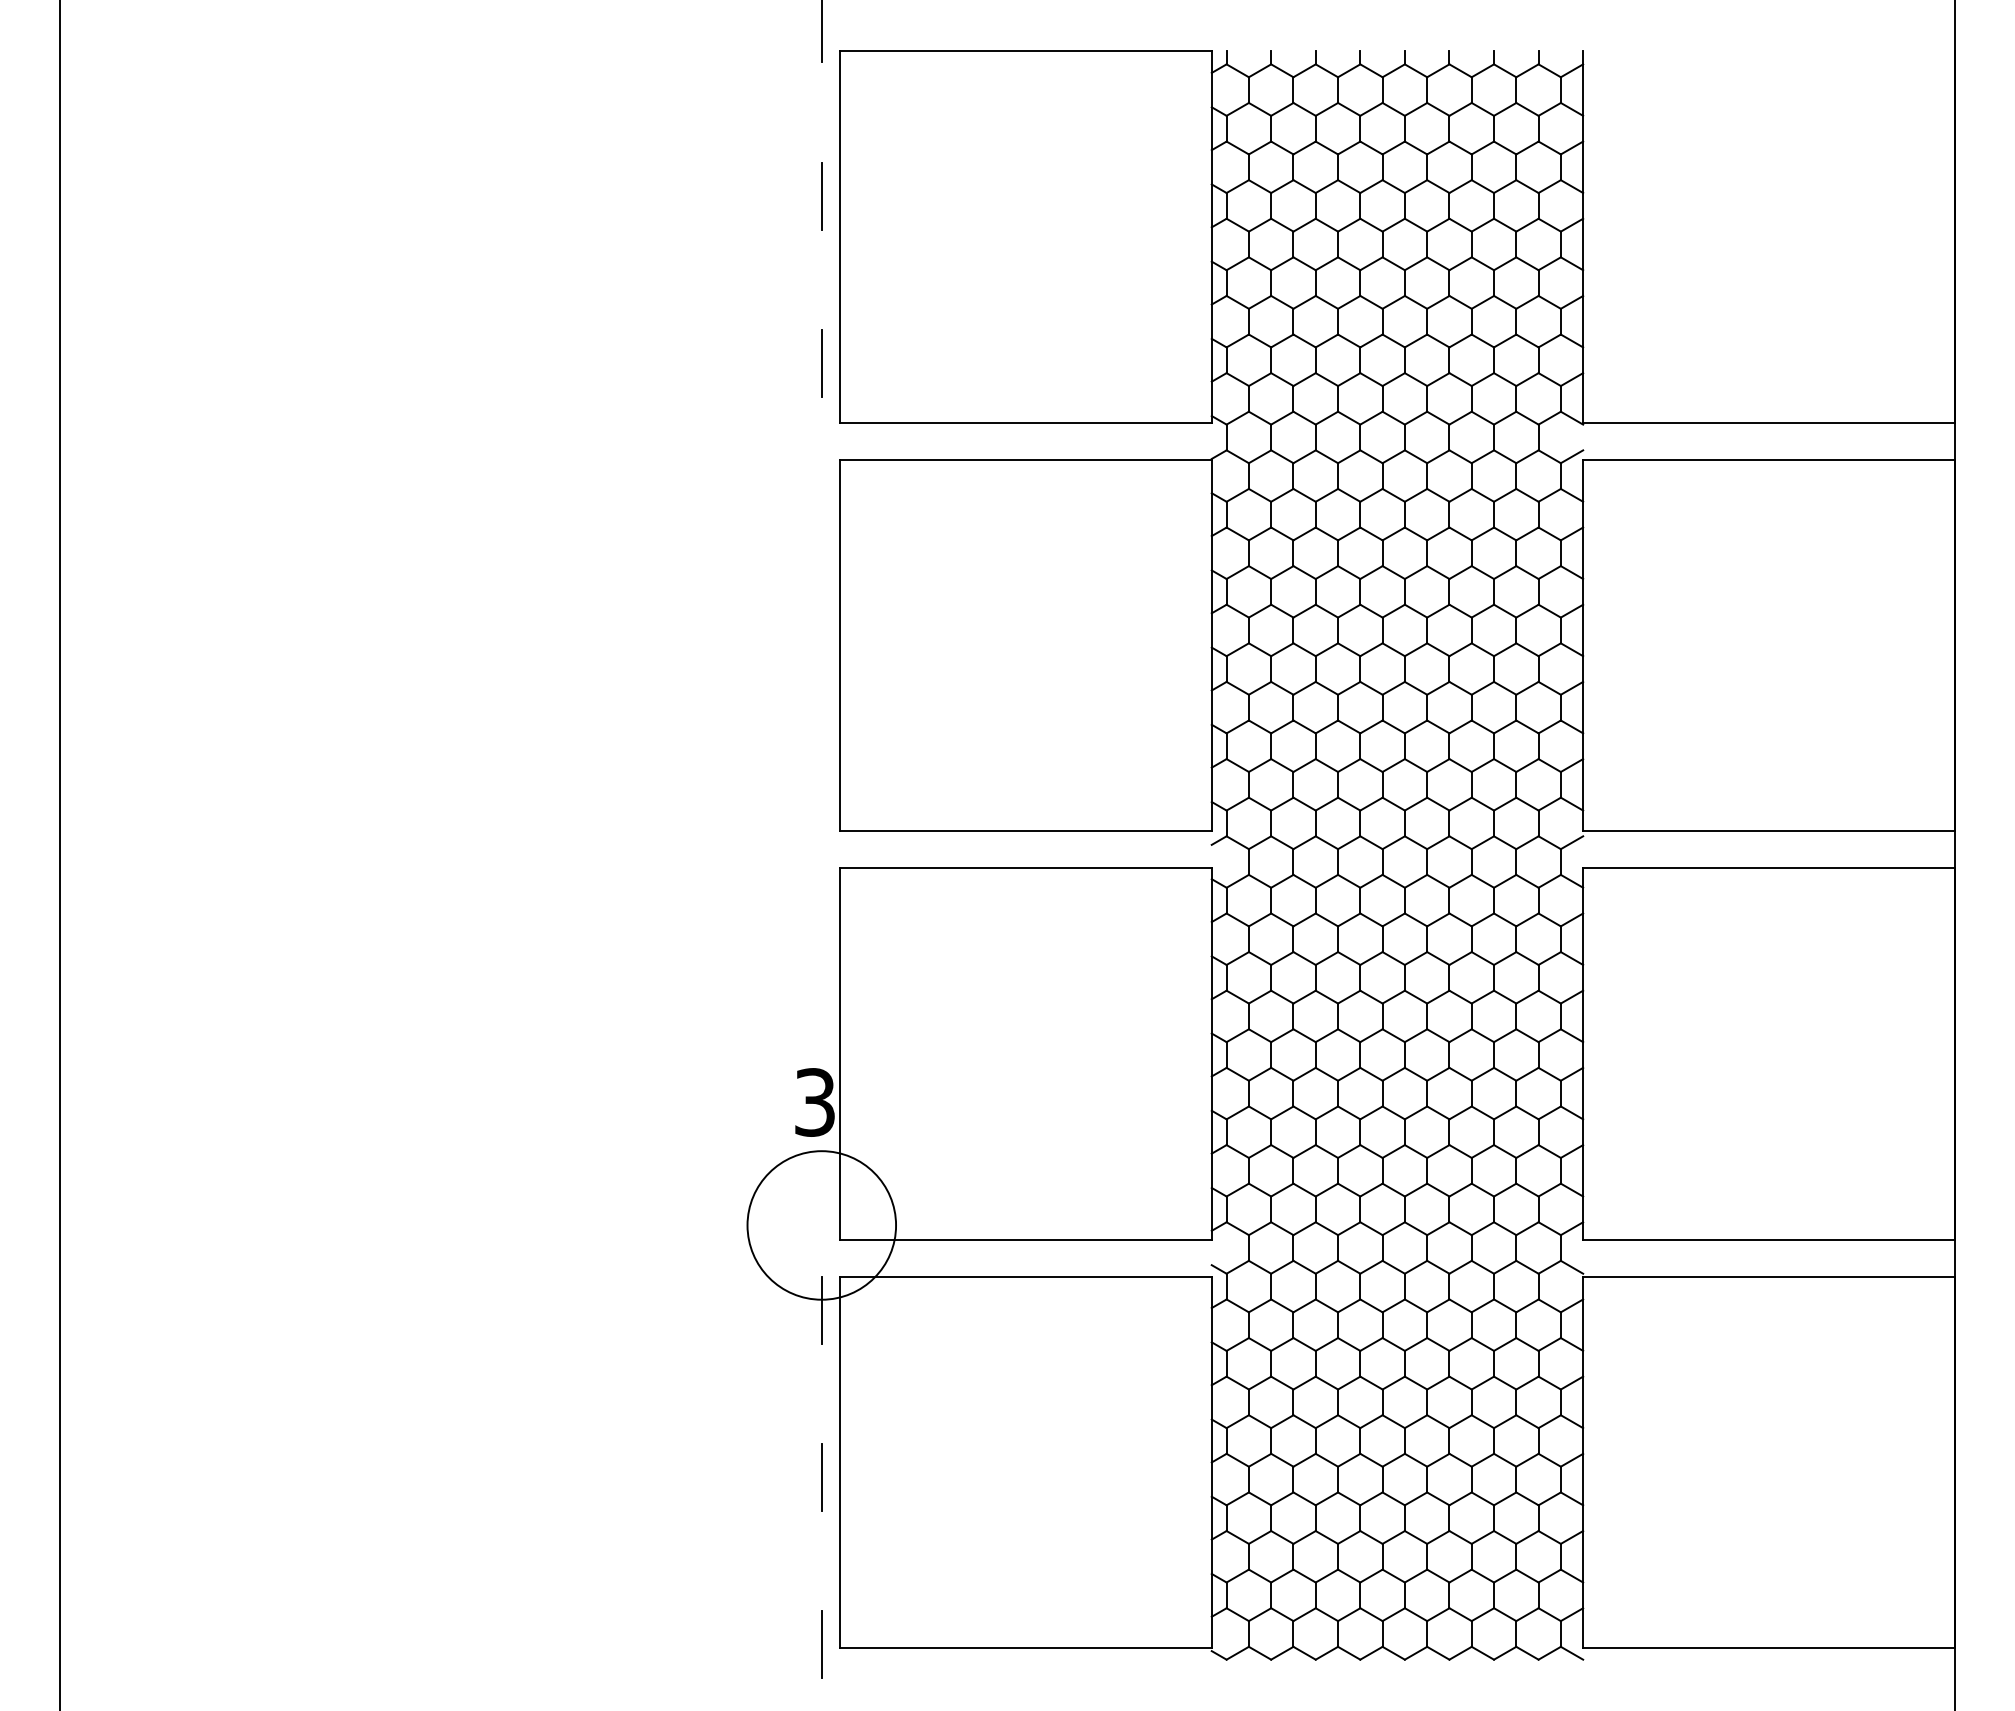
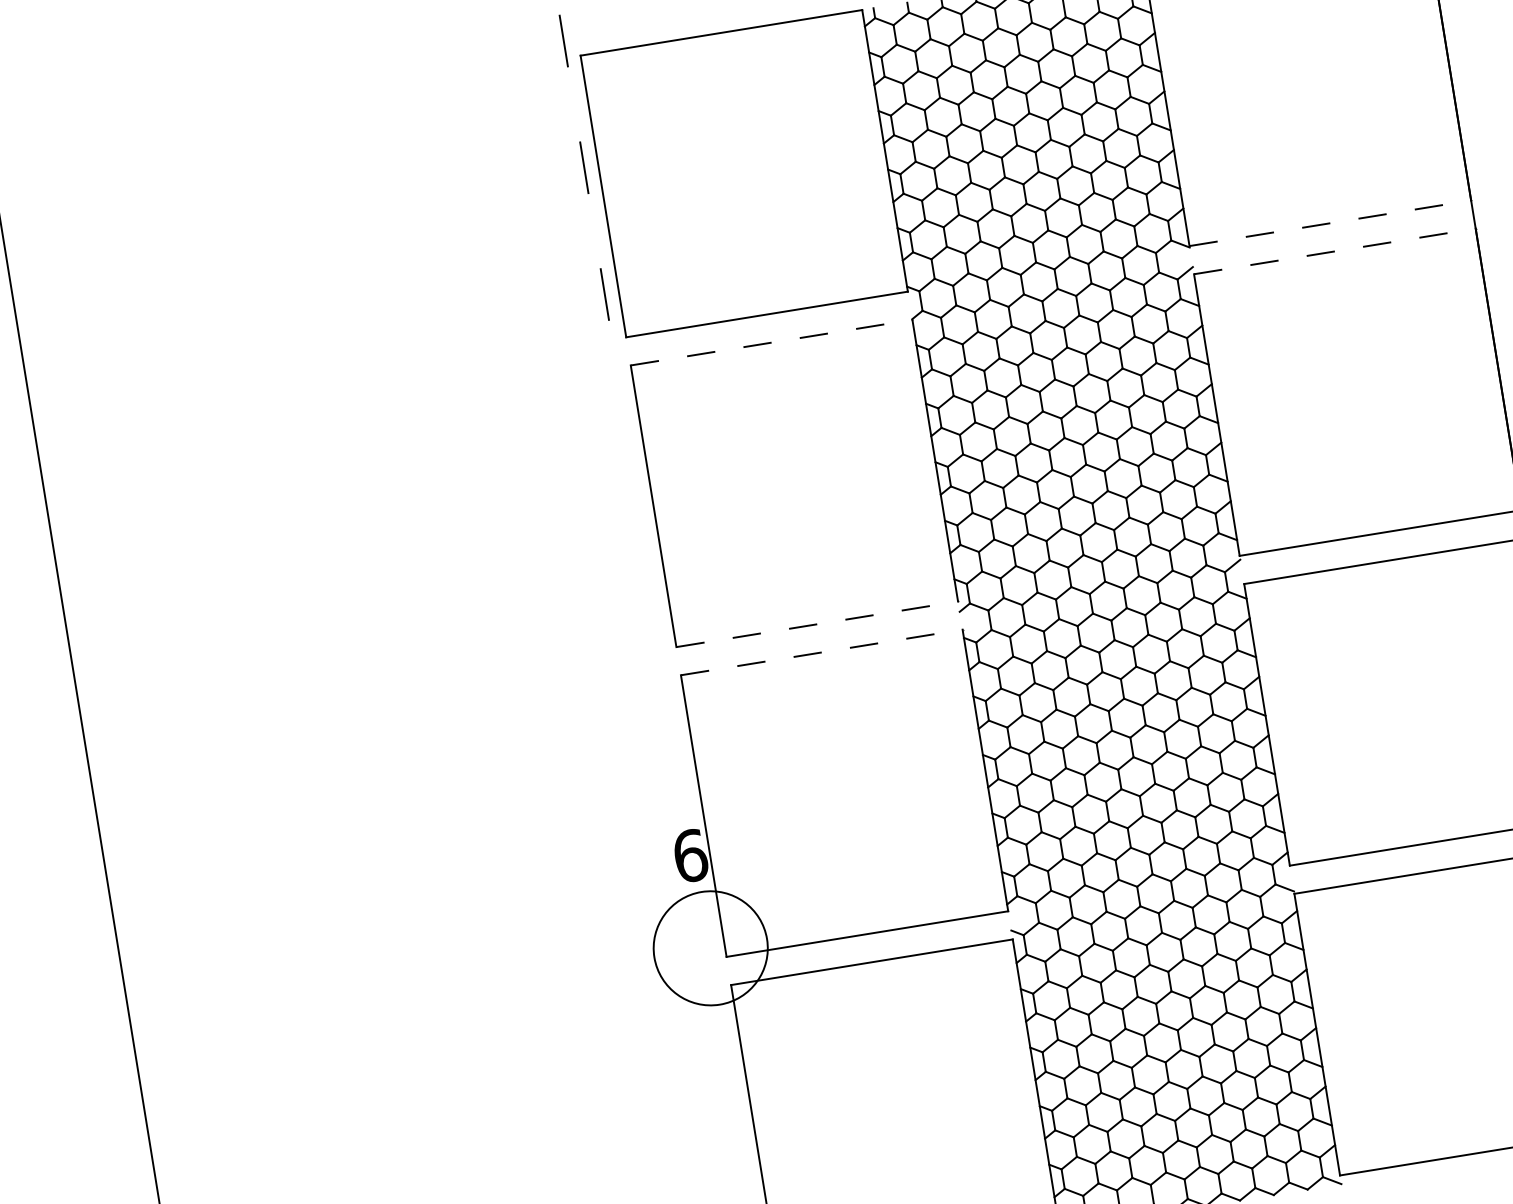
line: (1768, 422) -> (1330, 223), solid -> dashed
line: (1026, 459) -> (771, 342), solid -> dashed
line: (1768, 459) -> (1334, 251), solid -> dashed
line: (1026, 831) -> (817, 624), solid -> dashed
line: (1026, 868) -> (822, 652), solid -> dashed
text: (815, 1102) -> (690, 855), 3 -> 6
line: (821, 1309) -> (720, 1012), removed
line: (821, 1477) -> (741, 1139), removed

